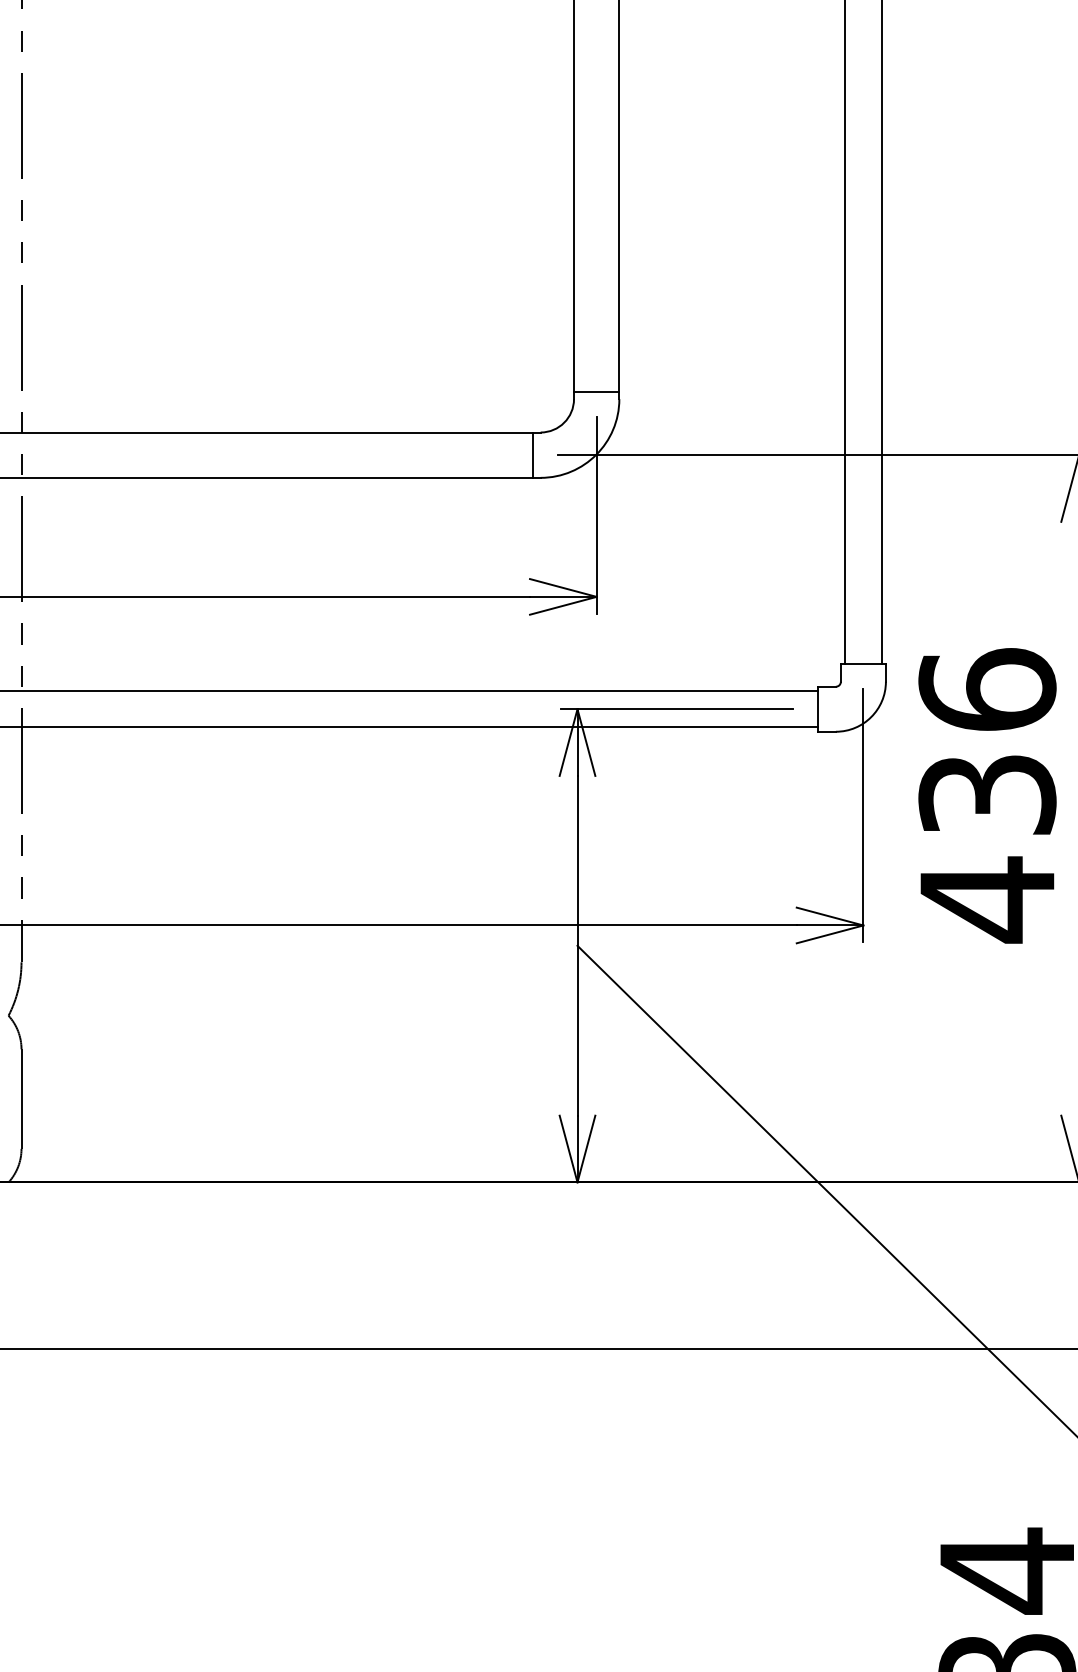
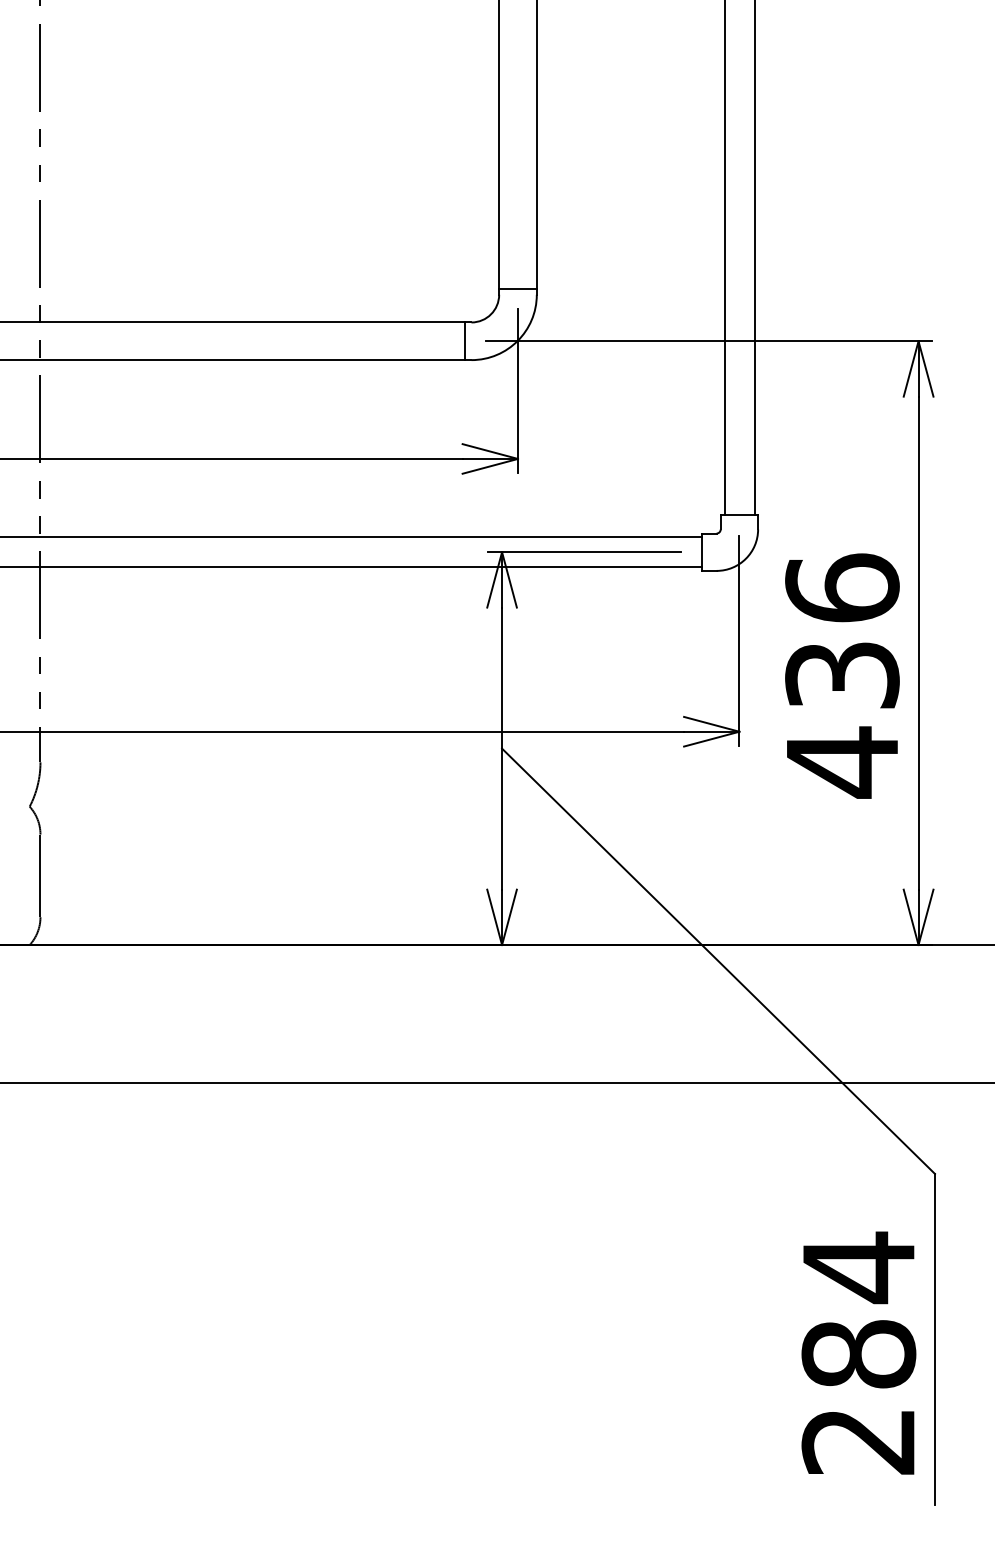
text: (987, 795) -> (842, 675), moved

